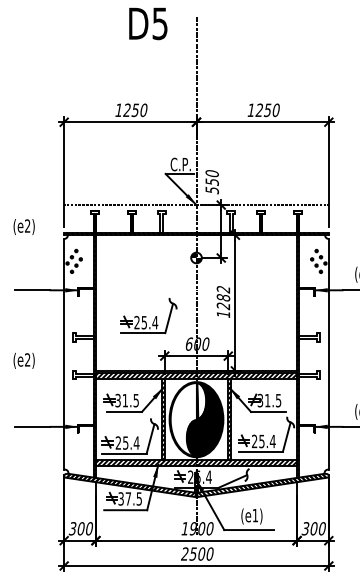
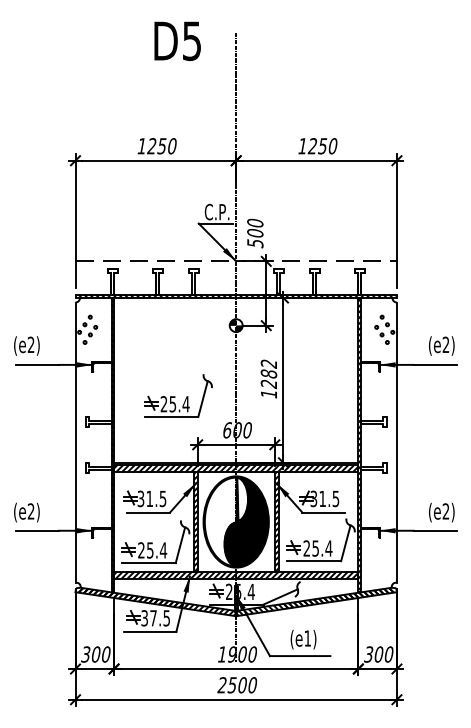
text: (212, 182) -> (255, 233), 550 -> 500
text: (23, 226) -> (26, 345), moved
text: (23, 360) -> (26, 512), moved

